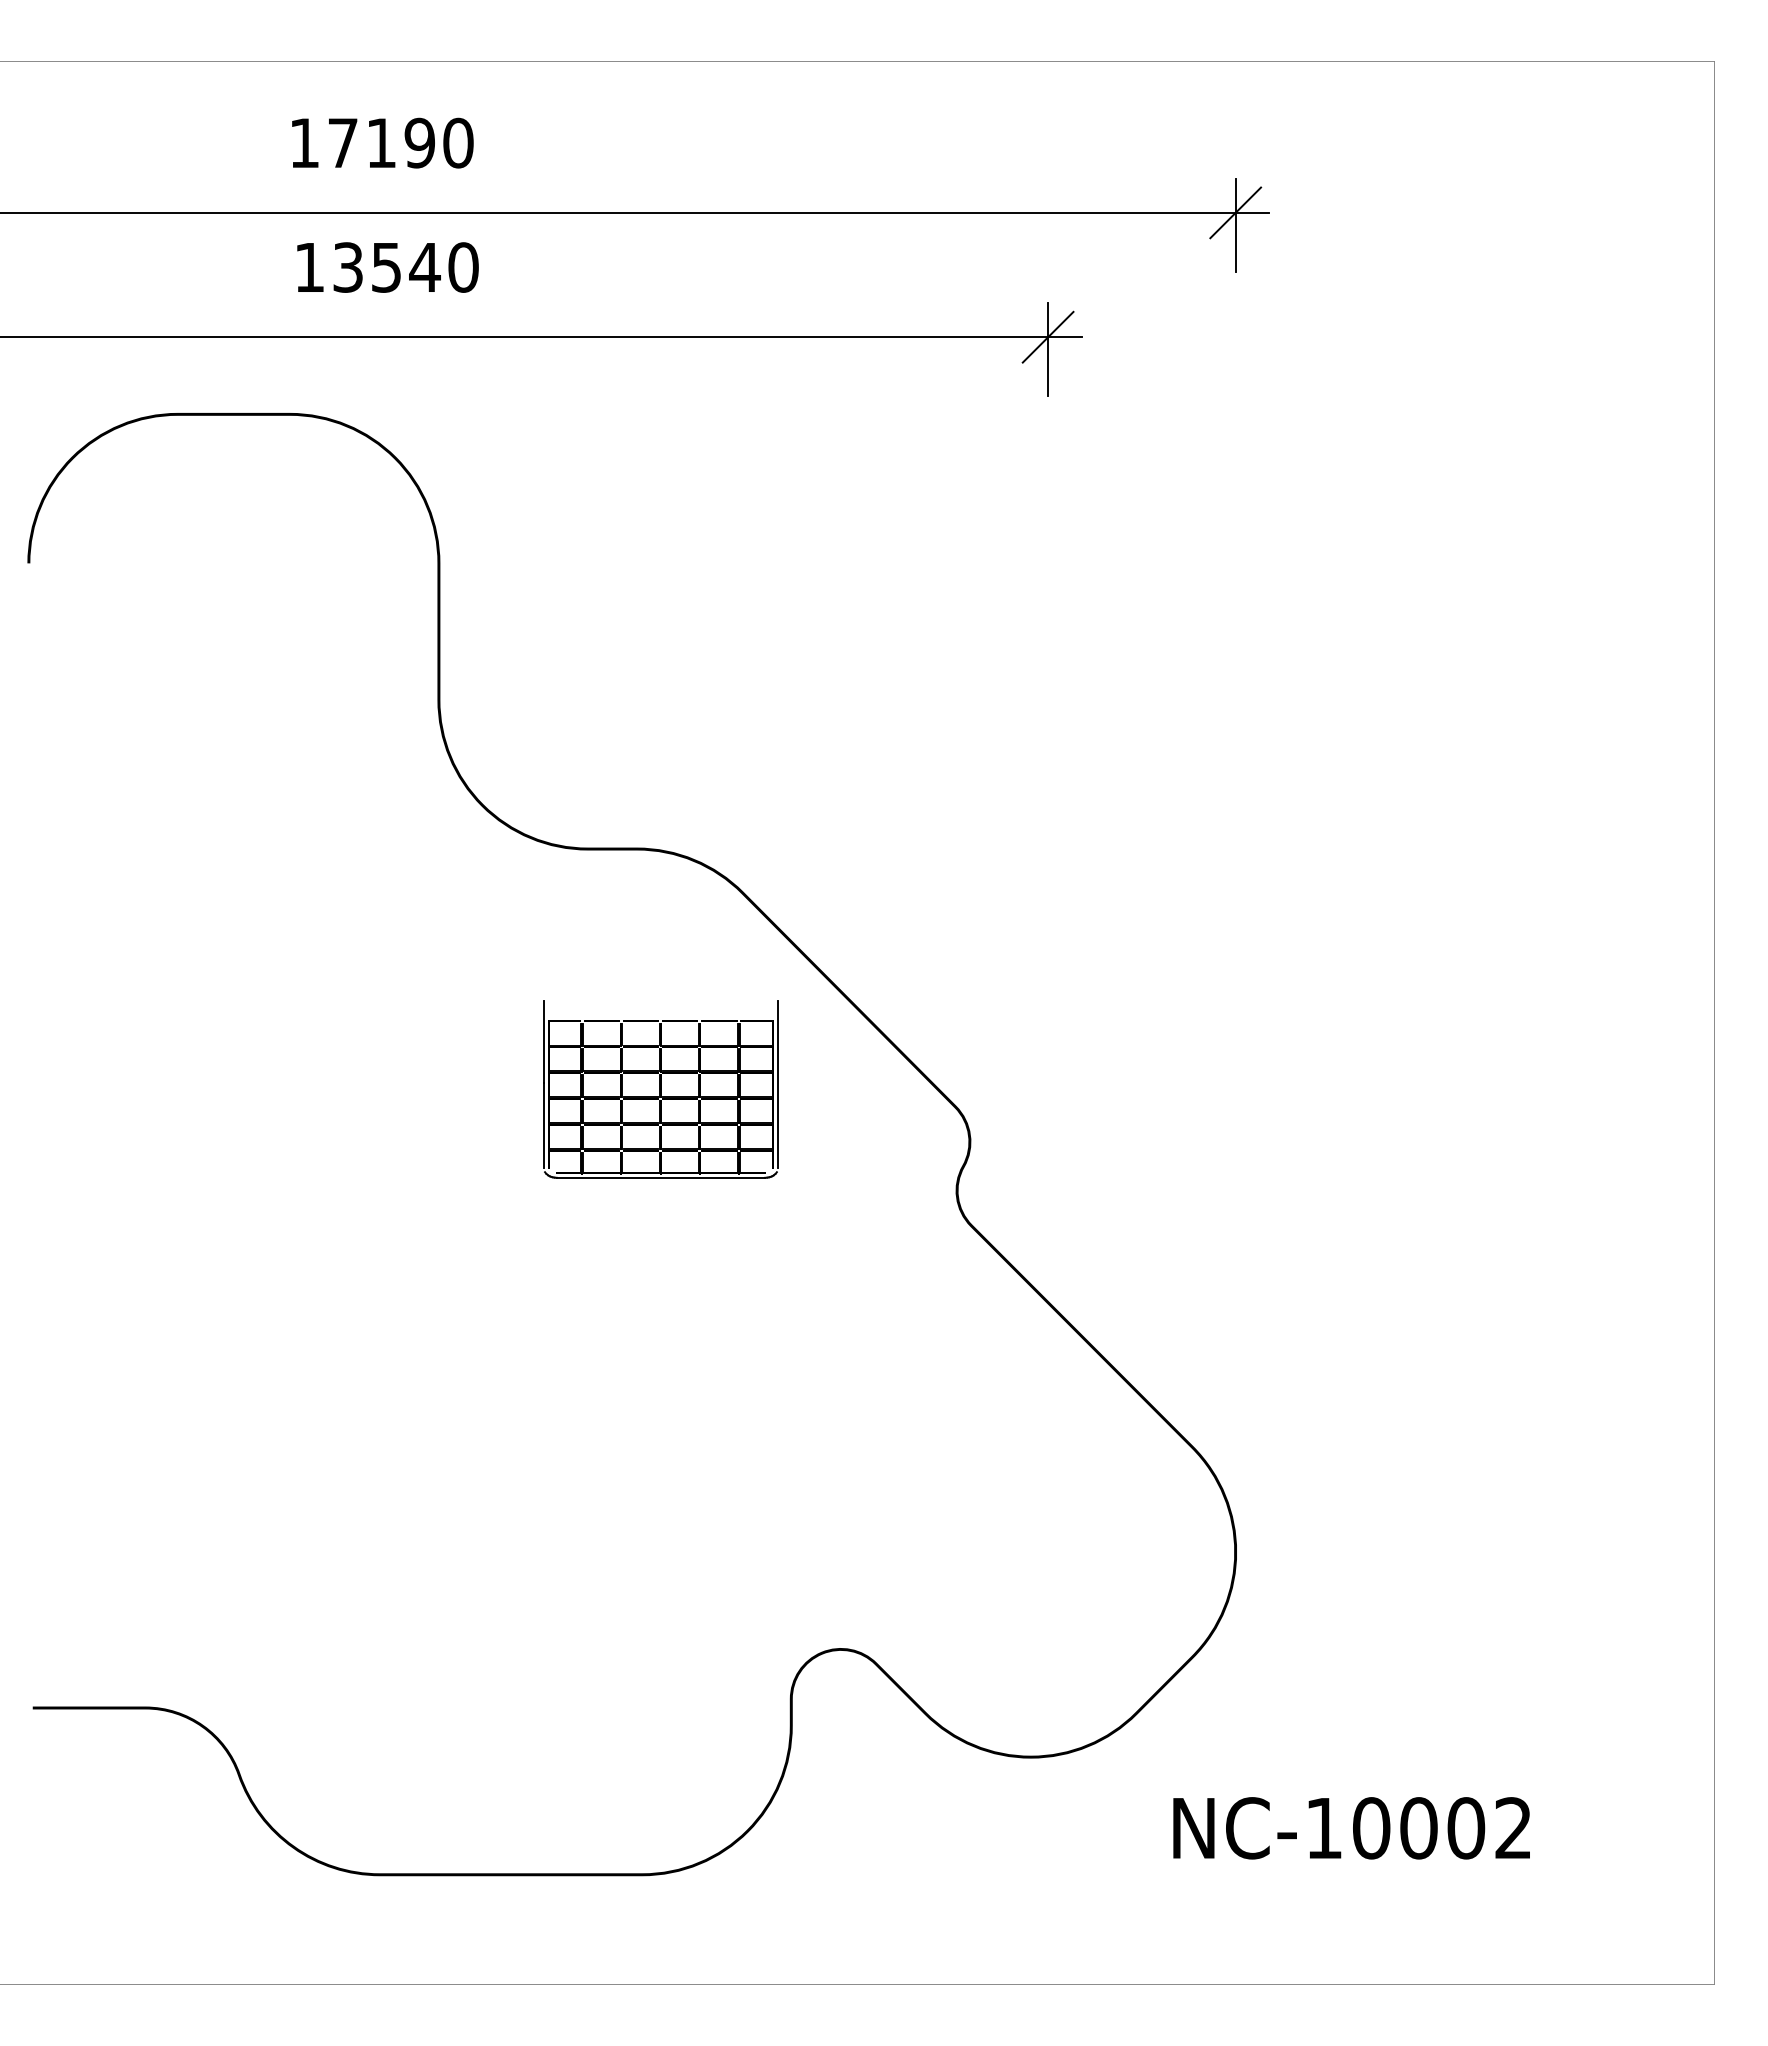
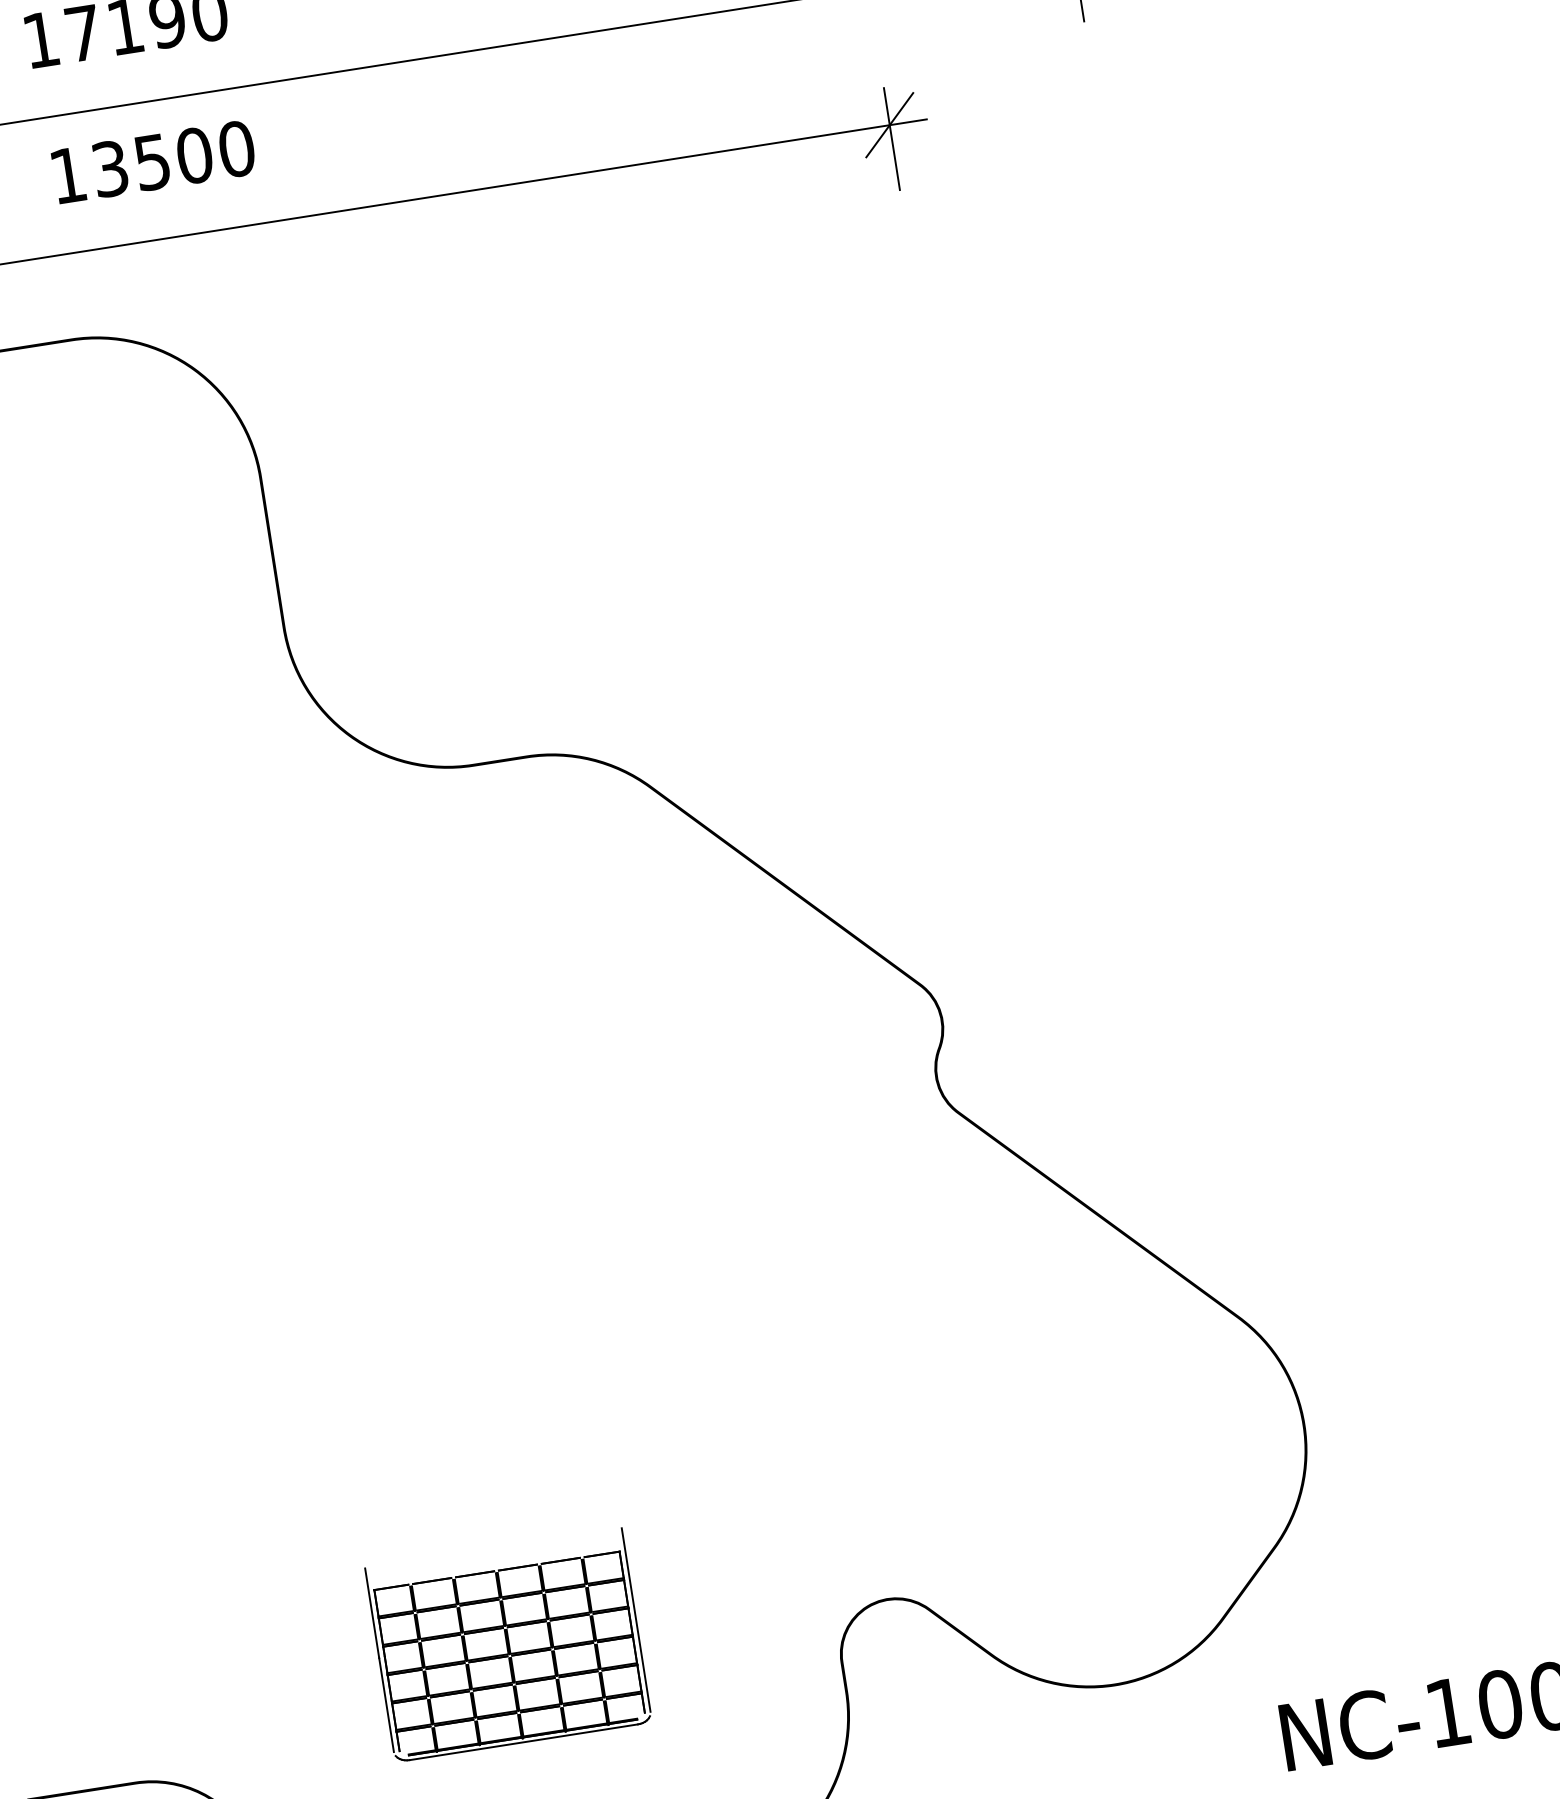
text: (424, 267) -> (193, 155), 13540 -> 13500
part: (660, 1089) -> (508, 1645), moved

